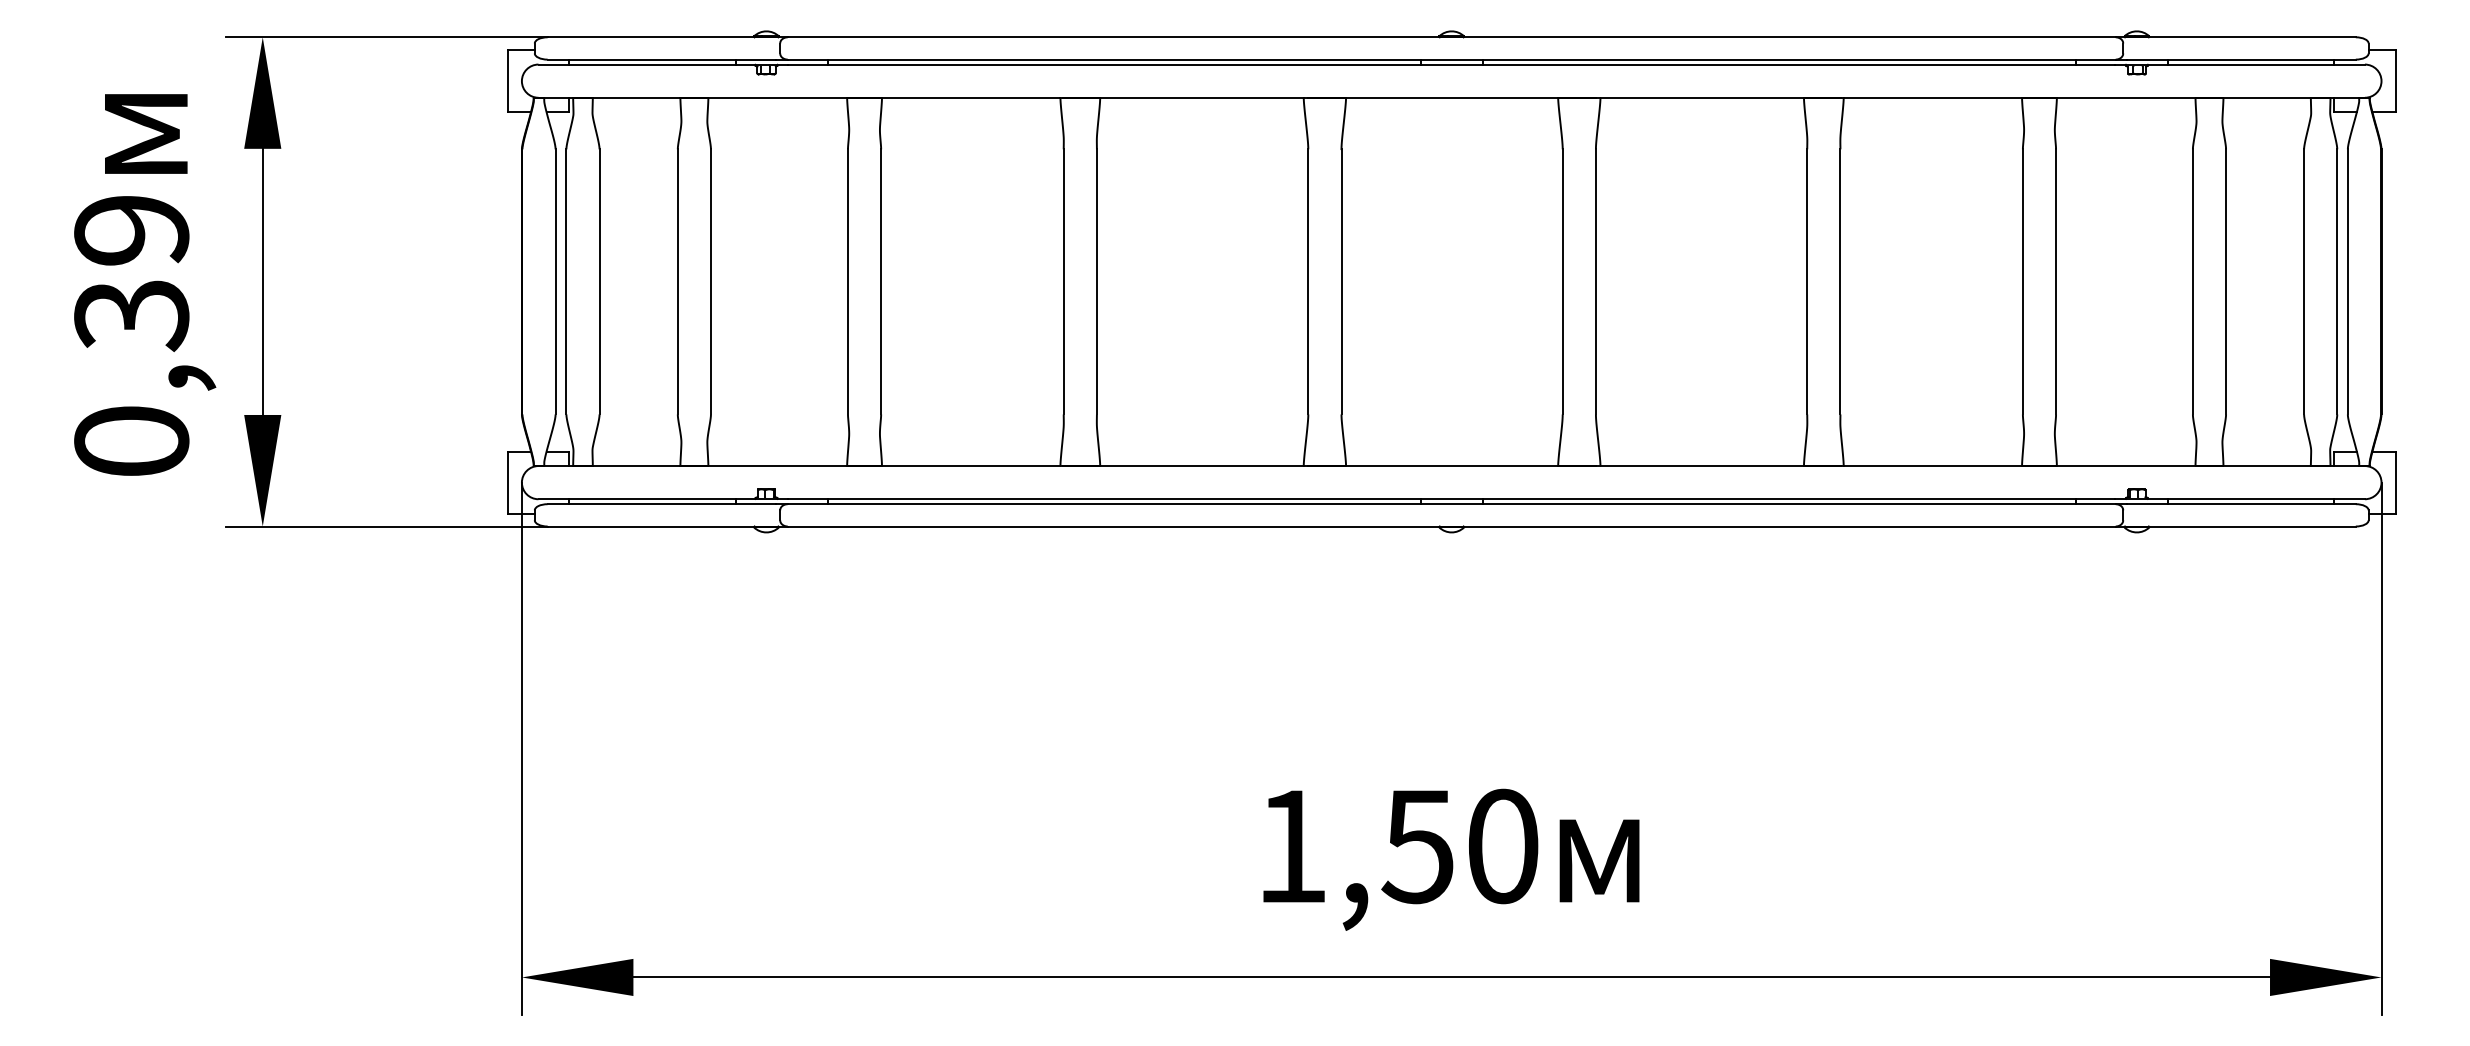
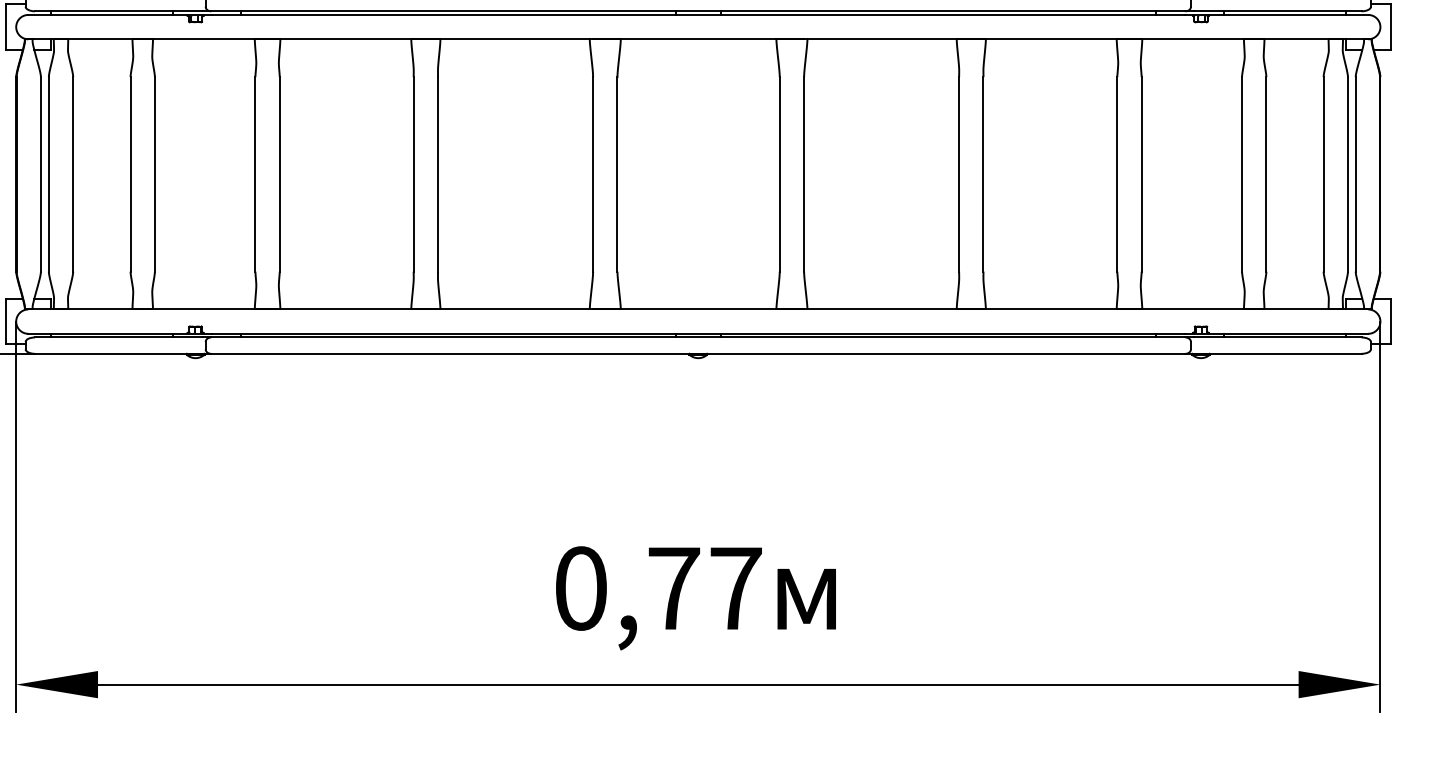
text: (1397, 846) -> (658, 588), 1,50 -> 0,77

